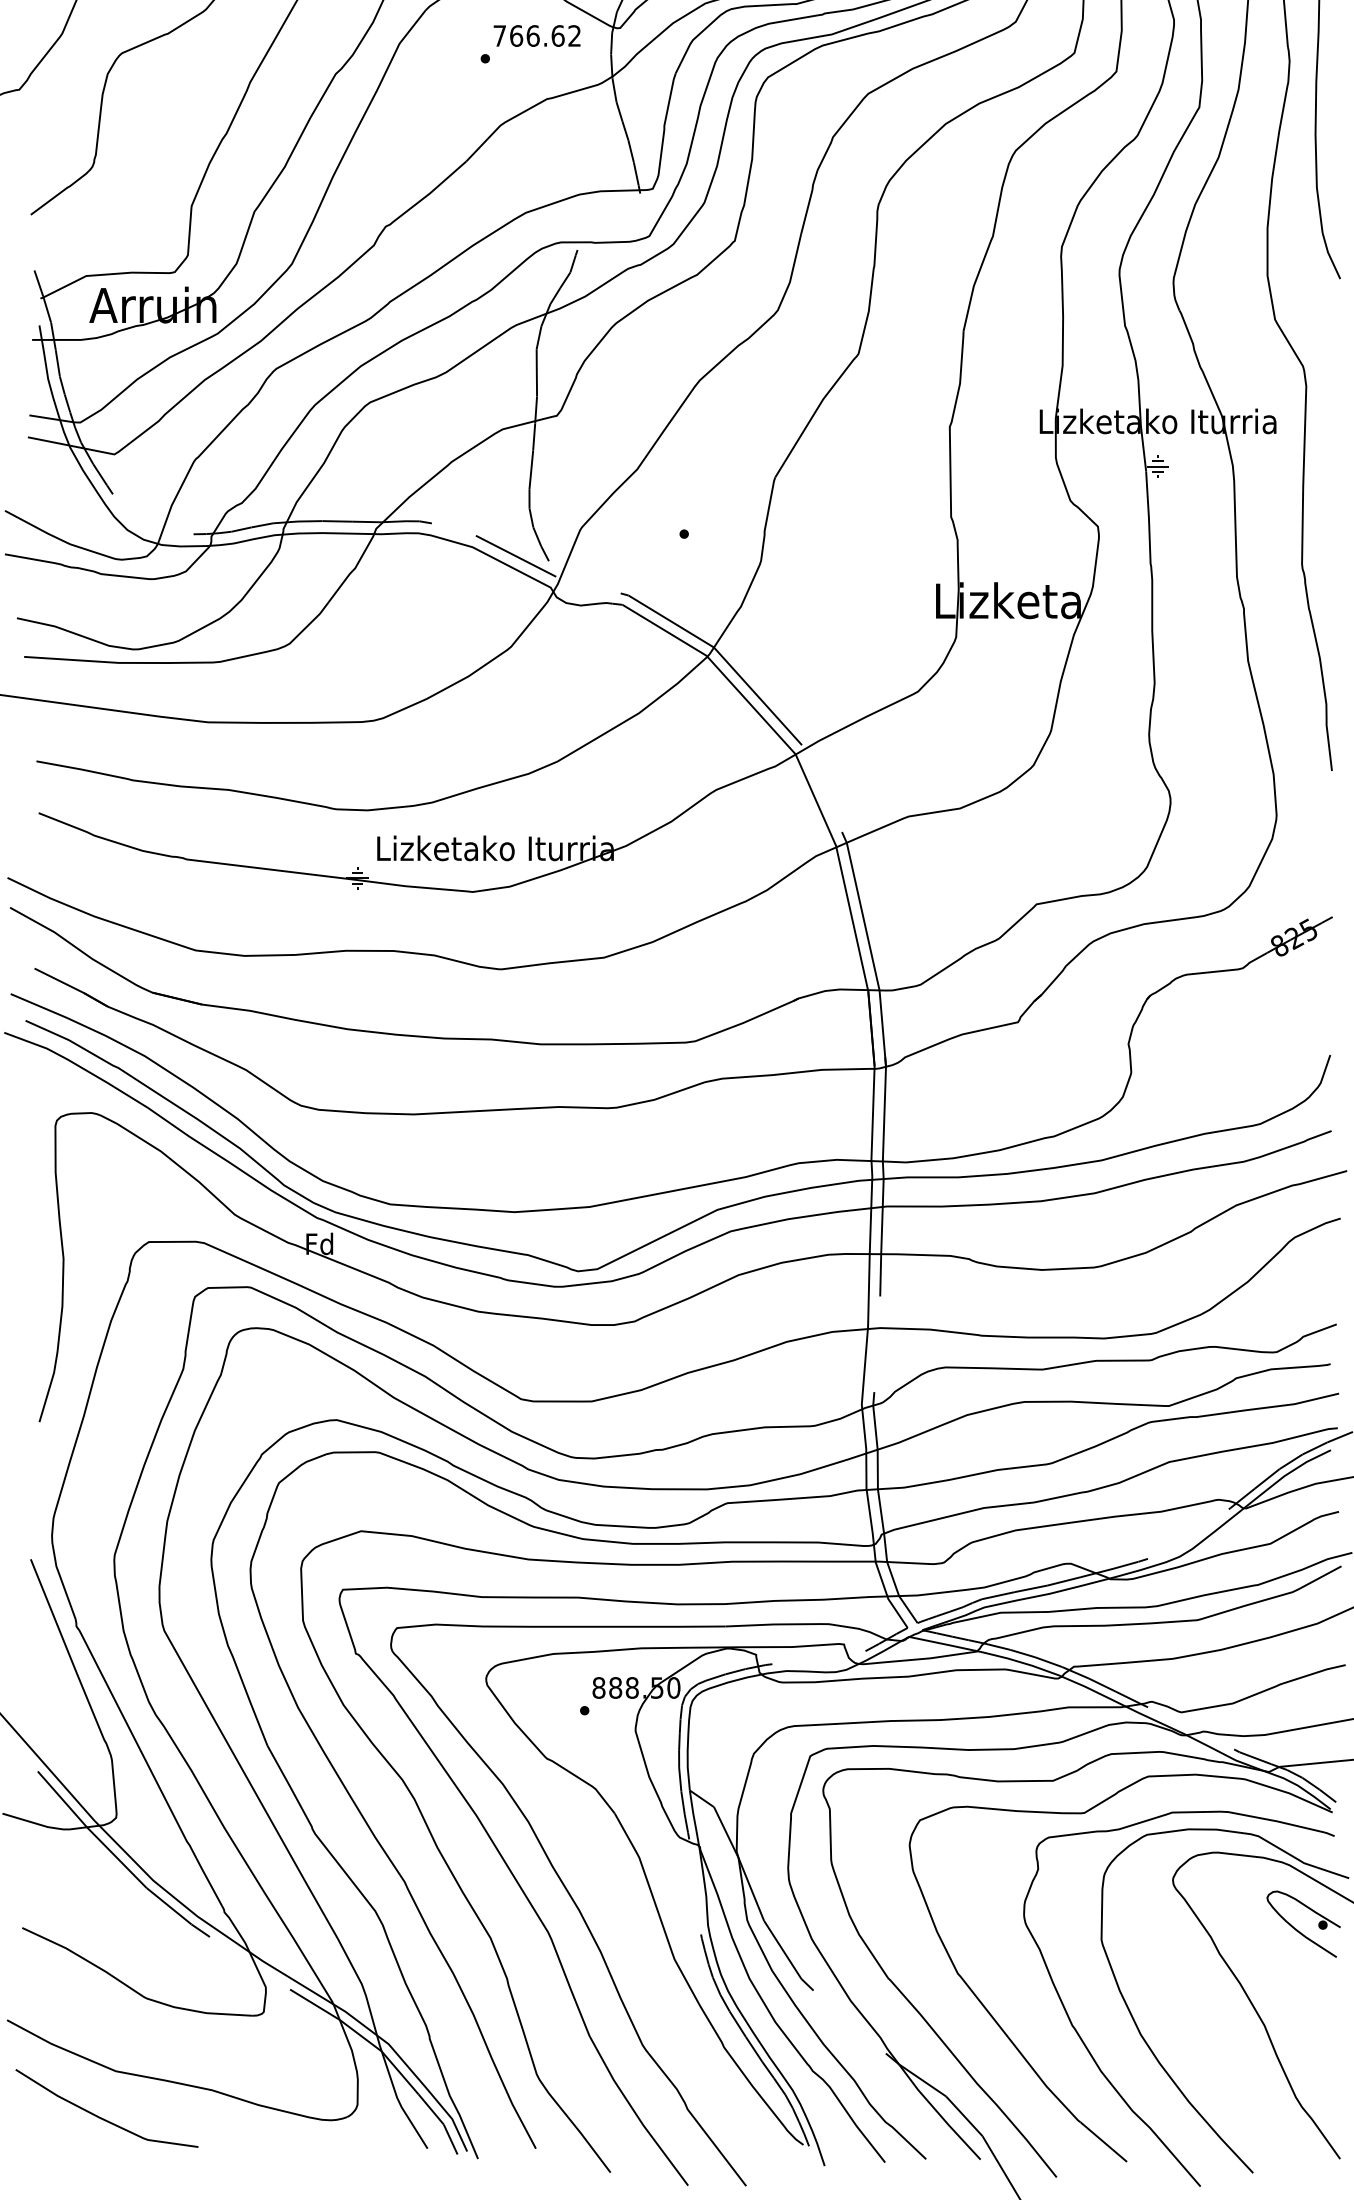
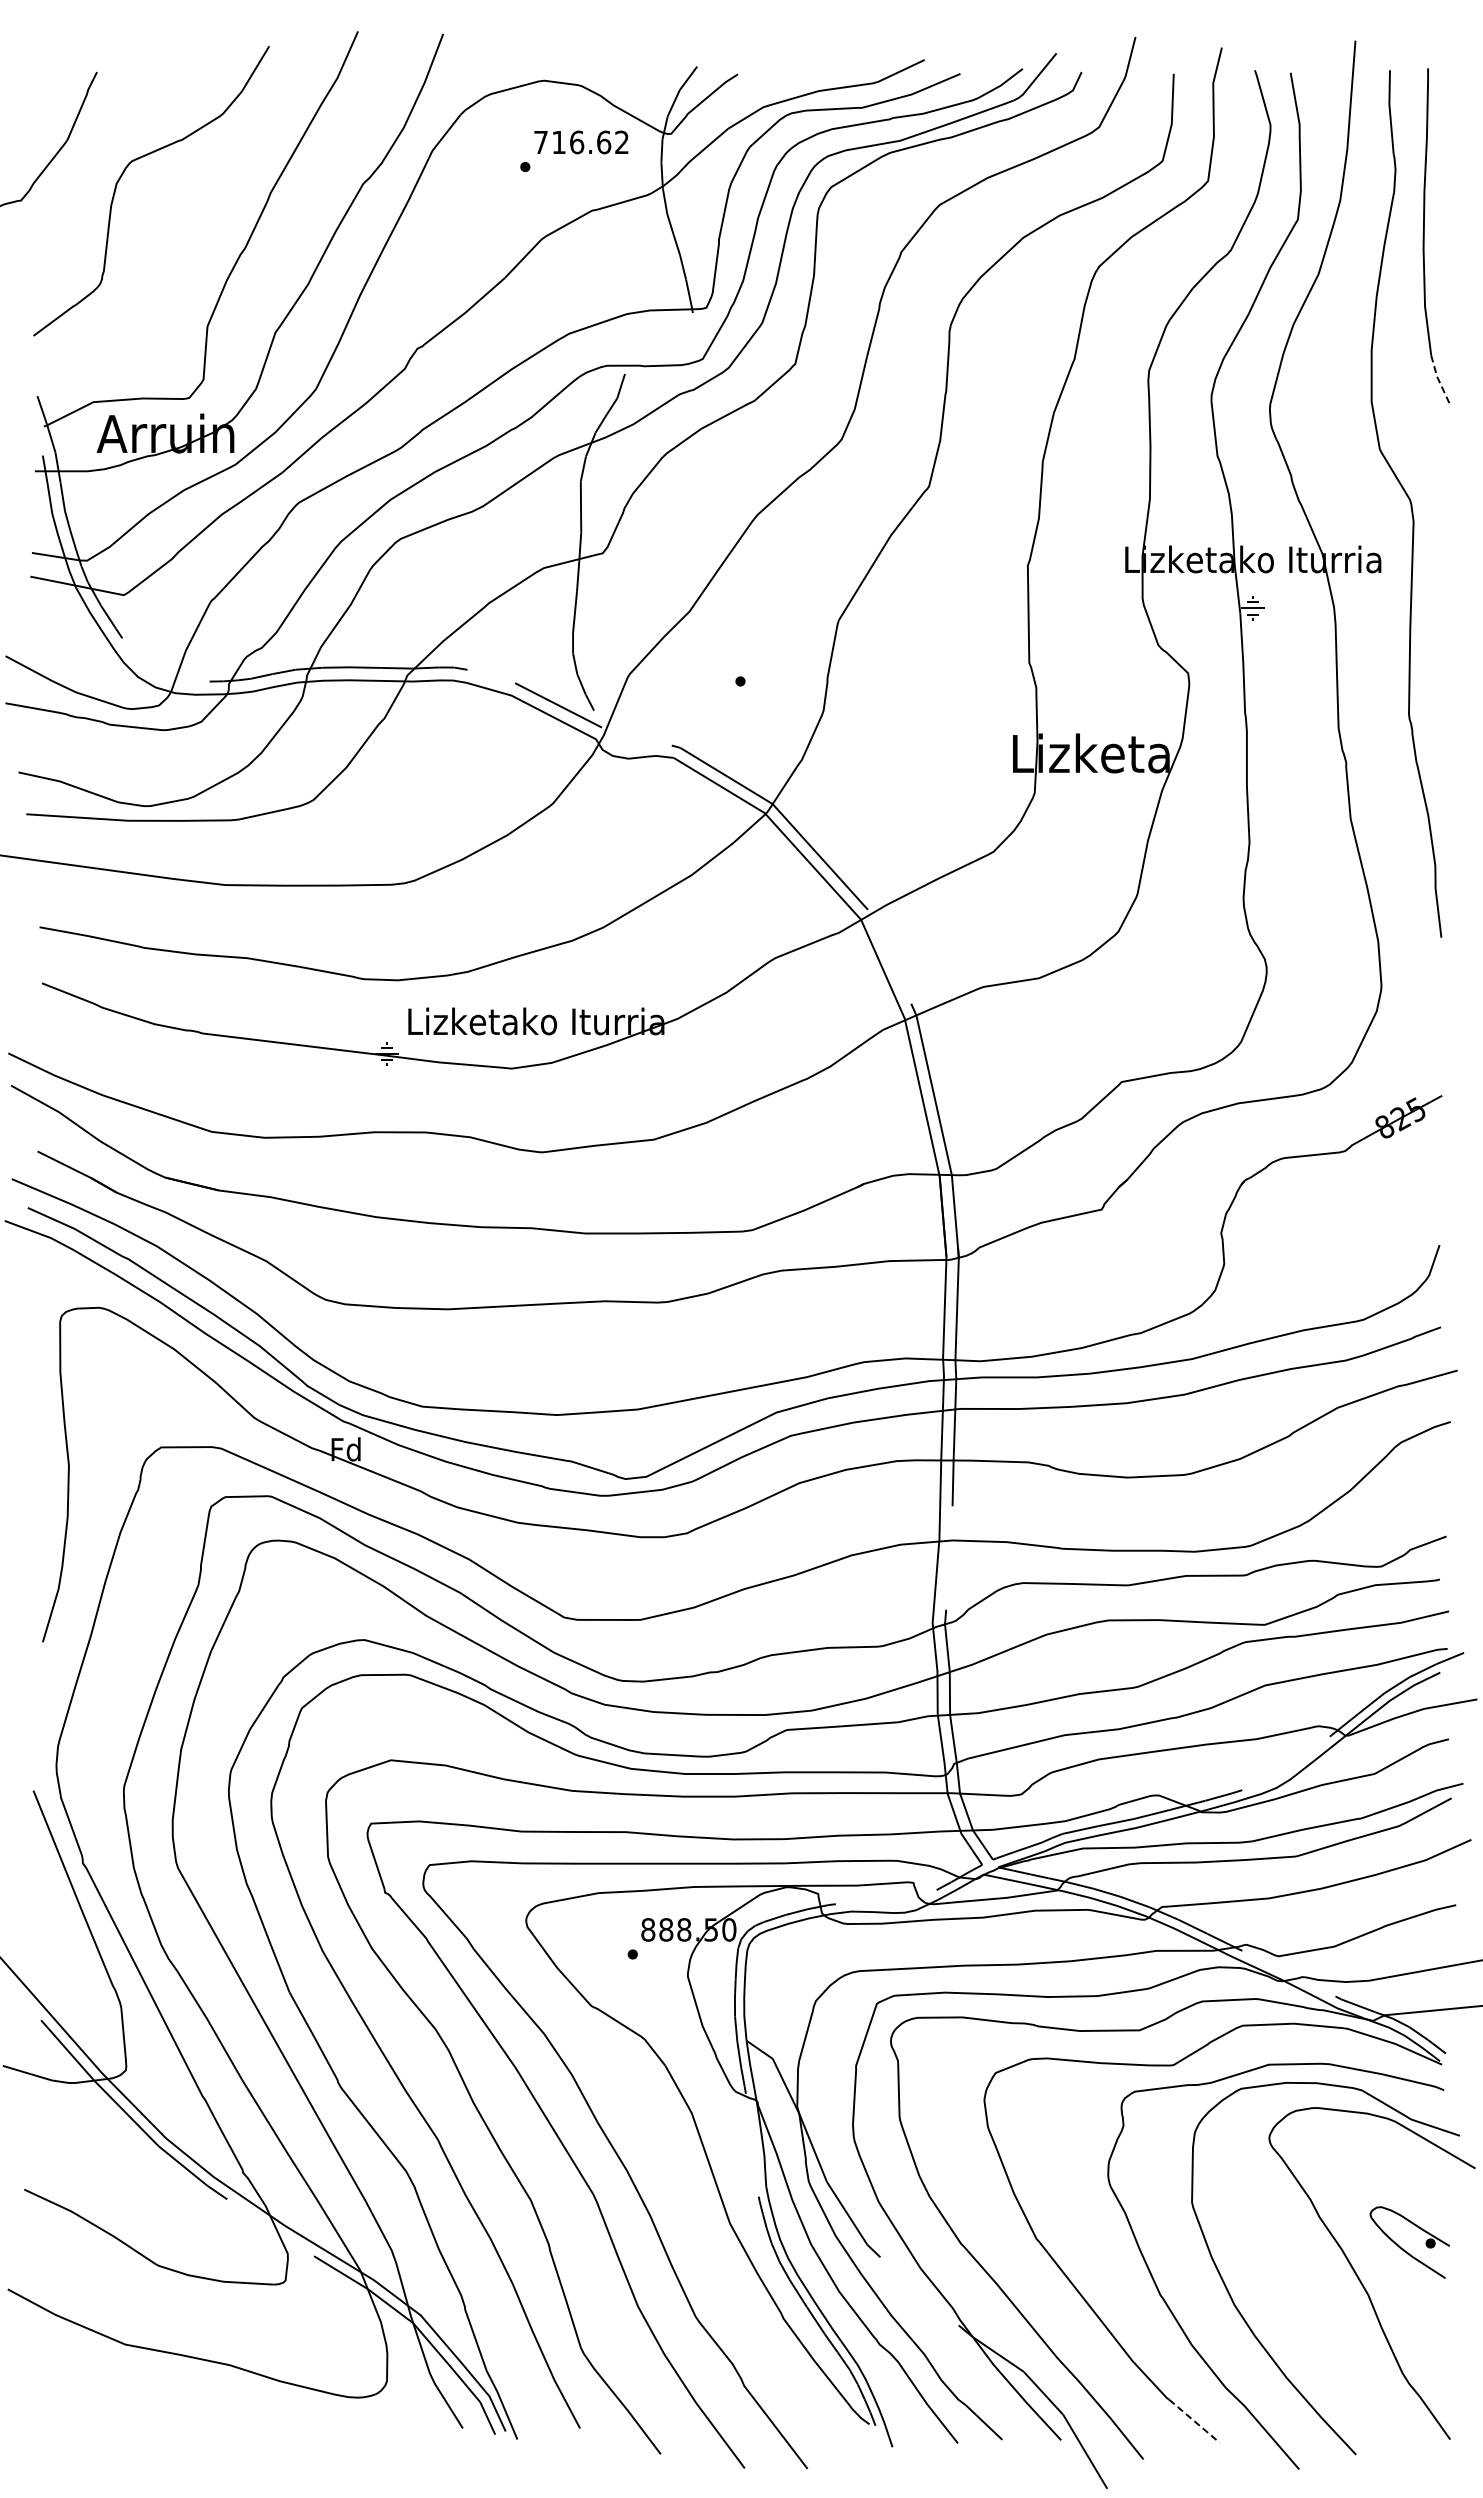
text: (516, 36) -> (559, 142), 766.62 -> 716.62
line: (1330, 256) -> (1439, 381), solid -> dashed
part: (1297, 1929) -> (1403, 2248), moved
curve: (101, 2117) -> (109, 2394), removed
line: (1103, 2142) -> (1194, 2421), solid -> dashed

